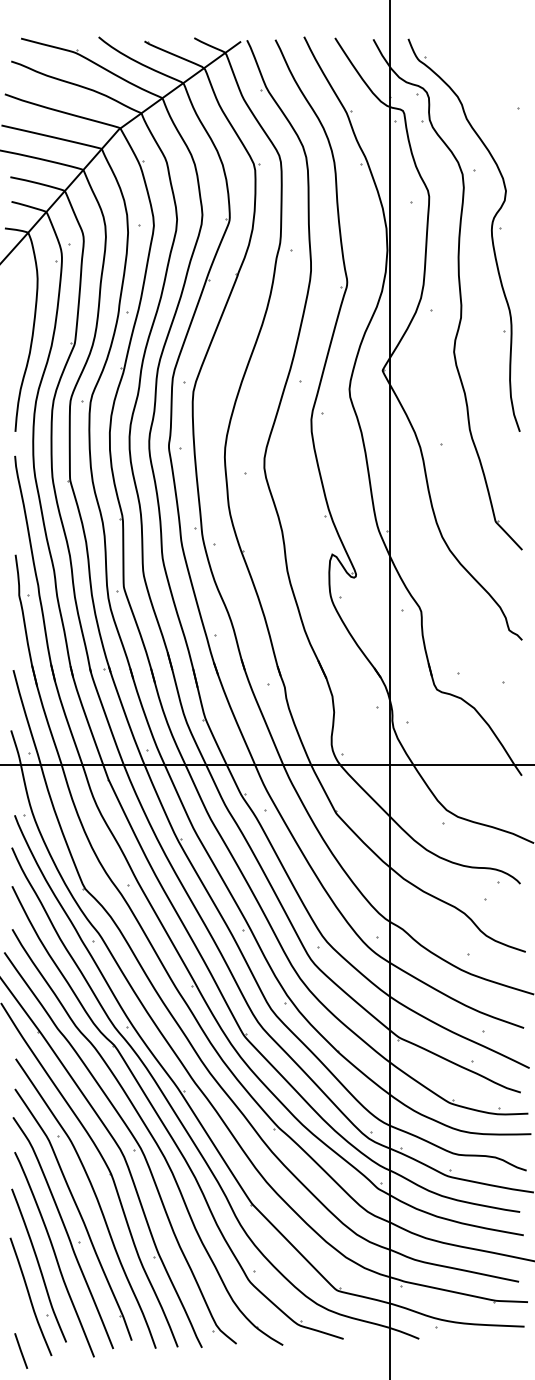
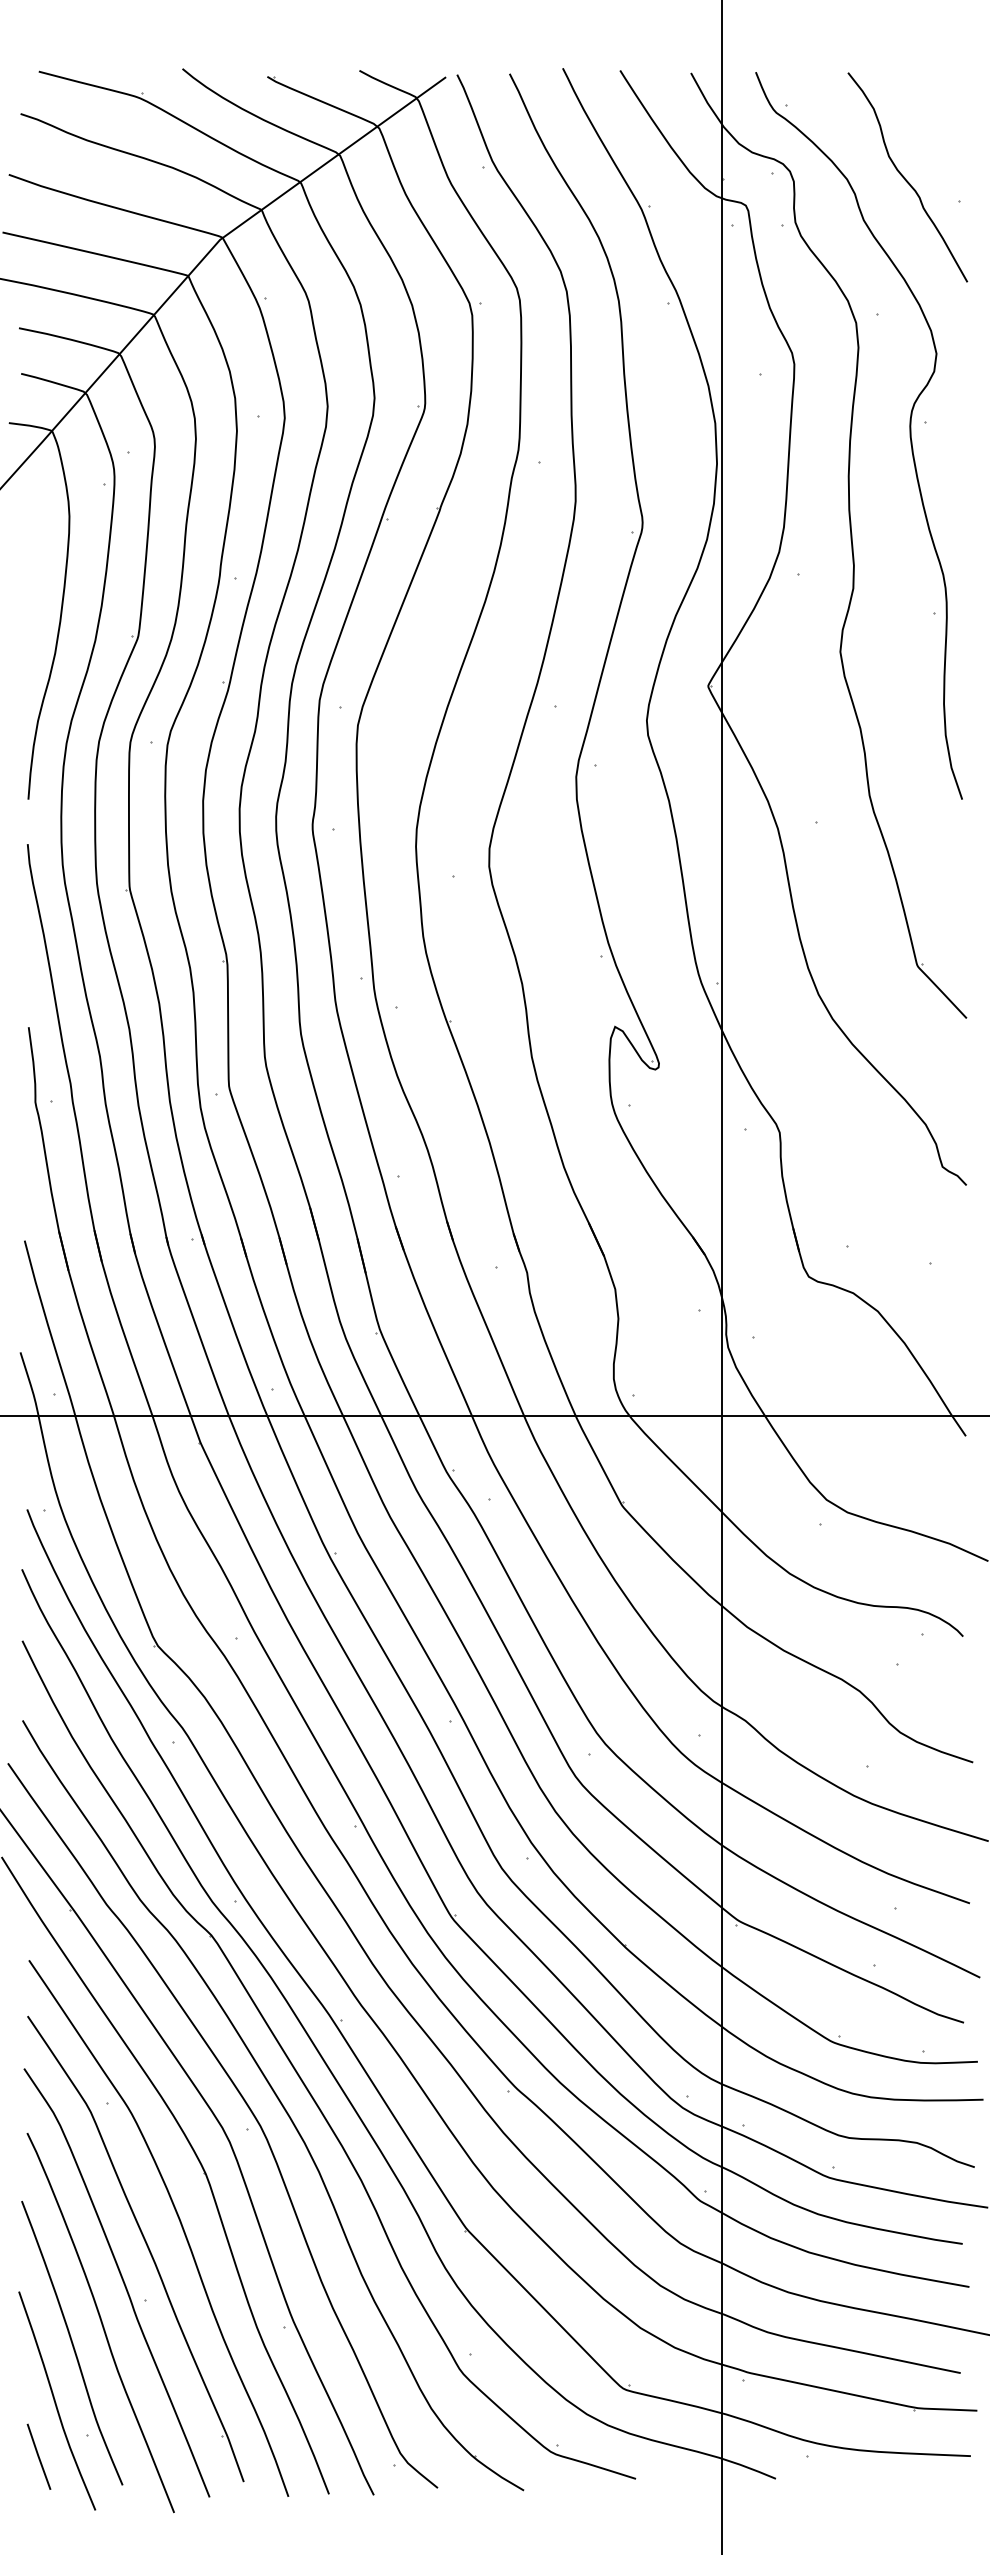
curve: (489, 95) -> (905, 176), added
line: (21, 1350) -> (39, 2455), moved

